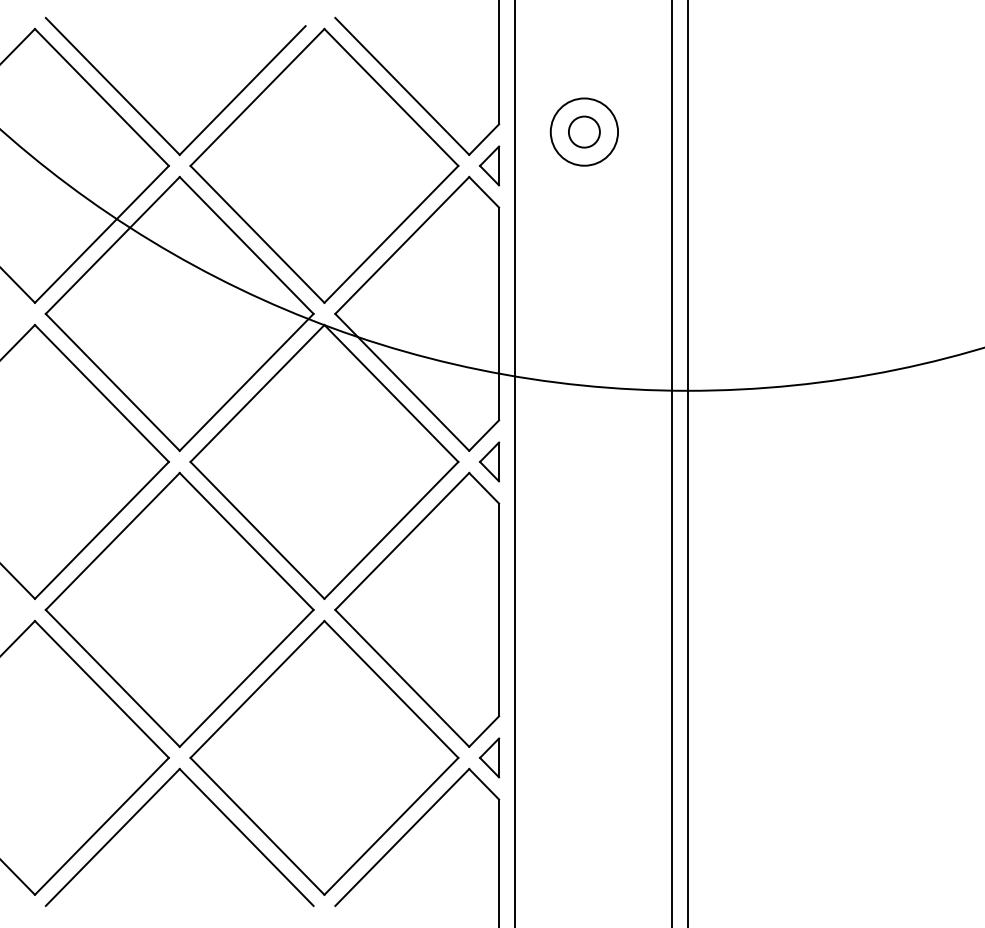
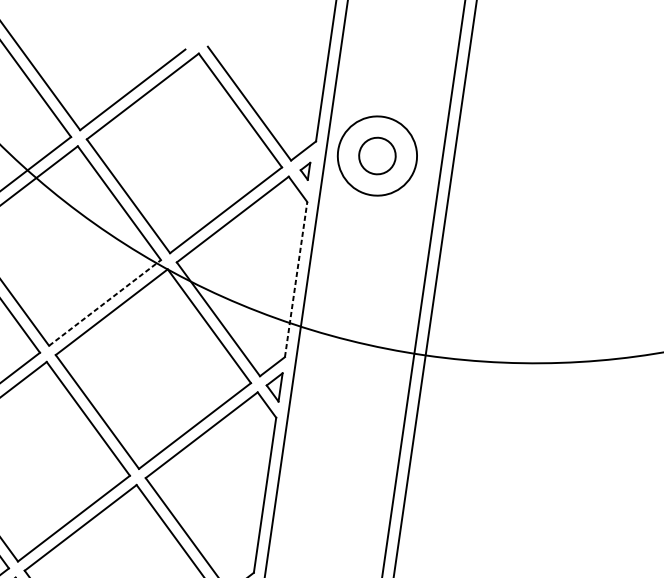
circle: (583, 131) -> (376, 155), size x1.6
circle: (584, 131) -> (377, 155), size x1.6
part: (489, 165) -> (304, 170), size x0.6
line: (499, 313) -> (296, 279), solid -> dashed
line: (246, 382) -> (104, 303), solid -> dashed

